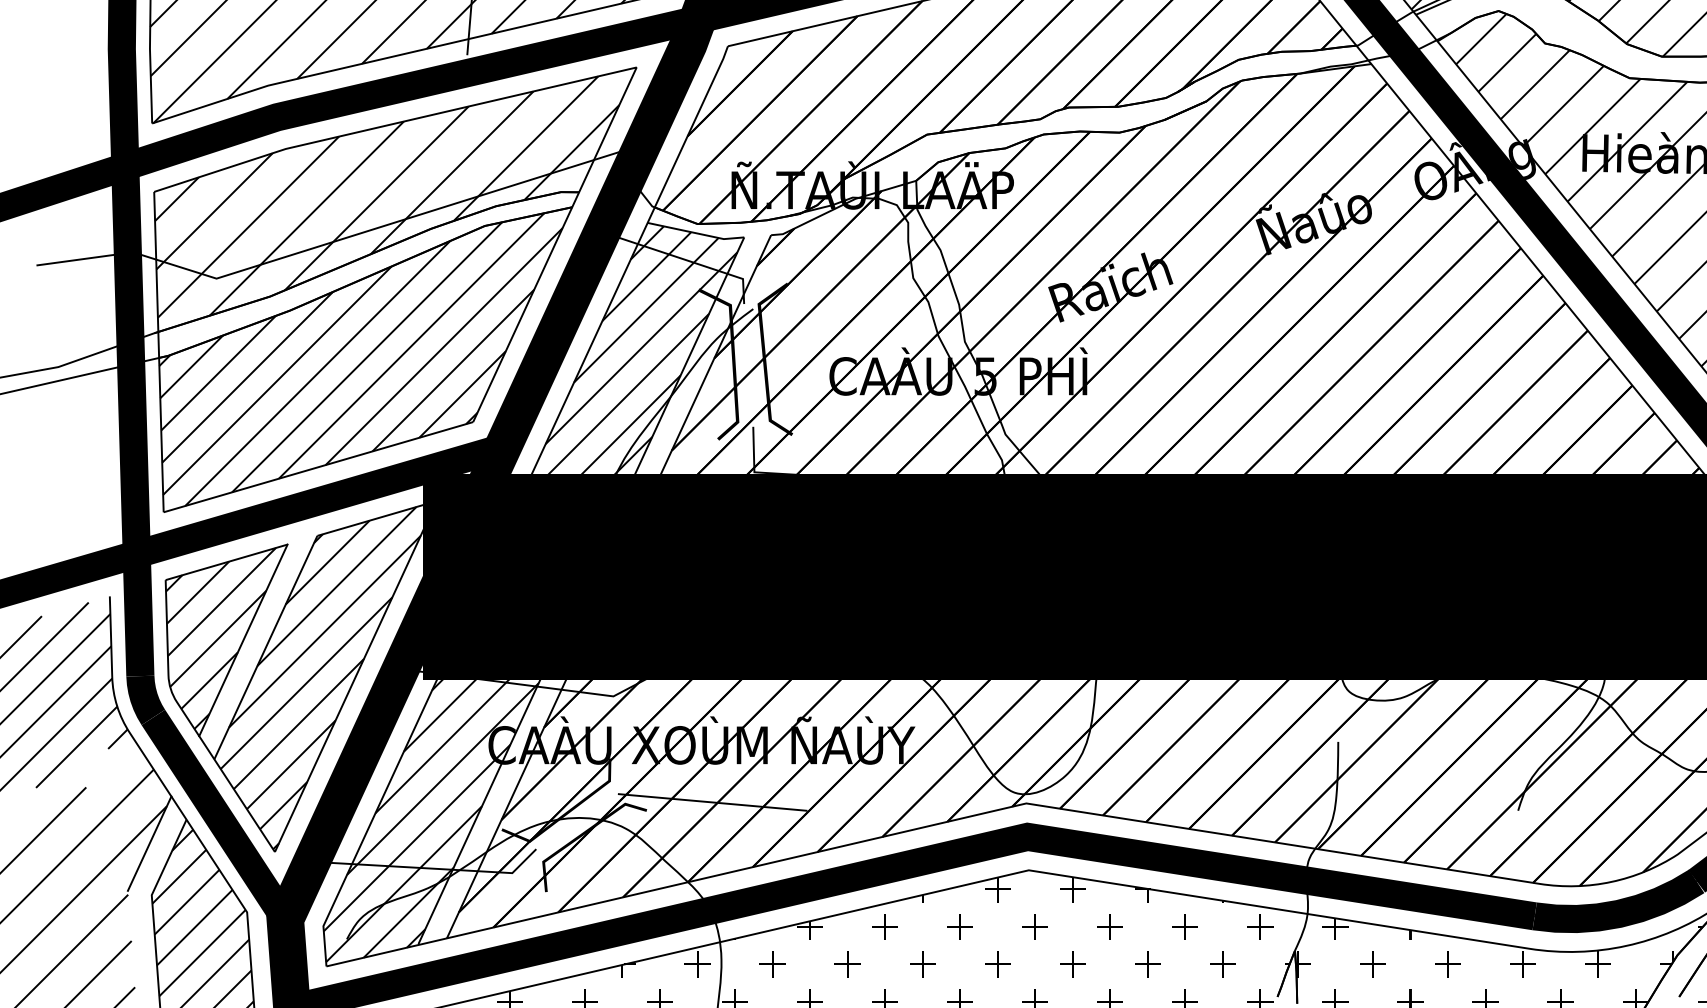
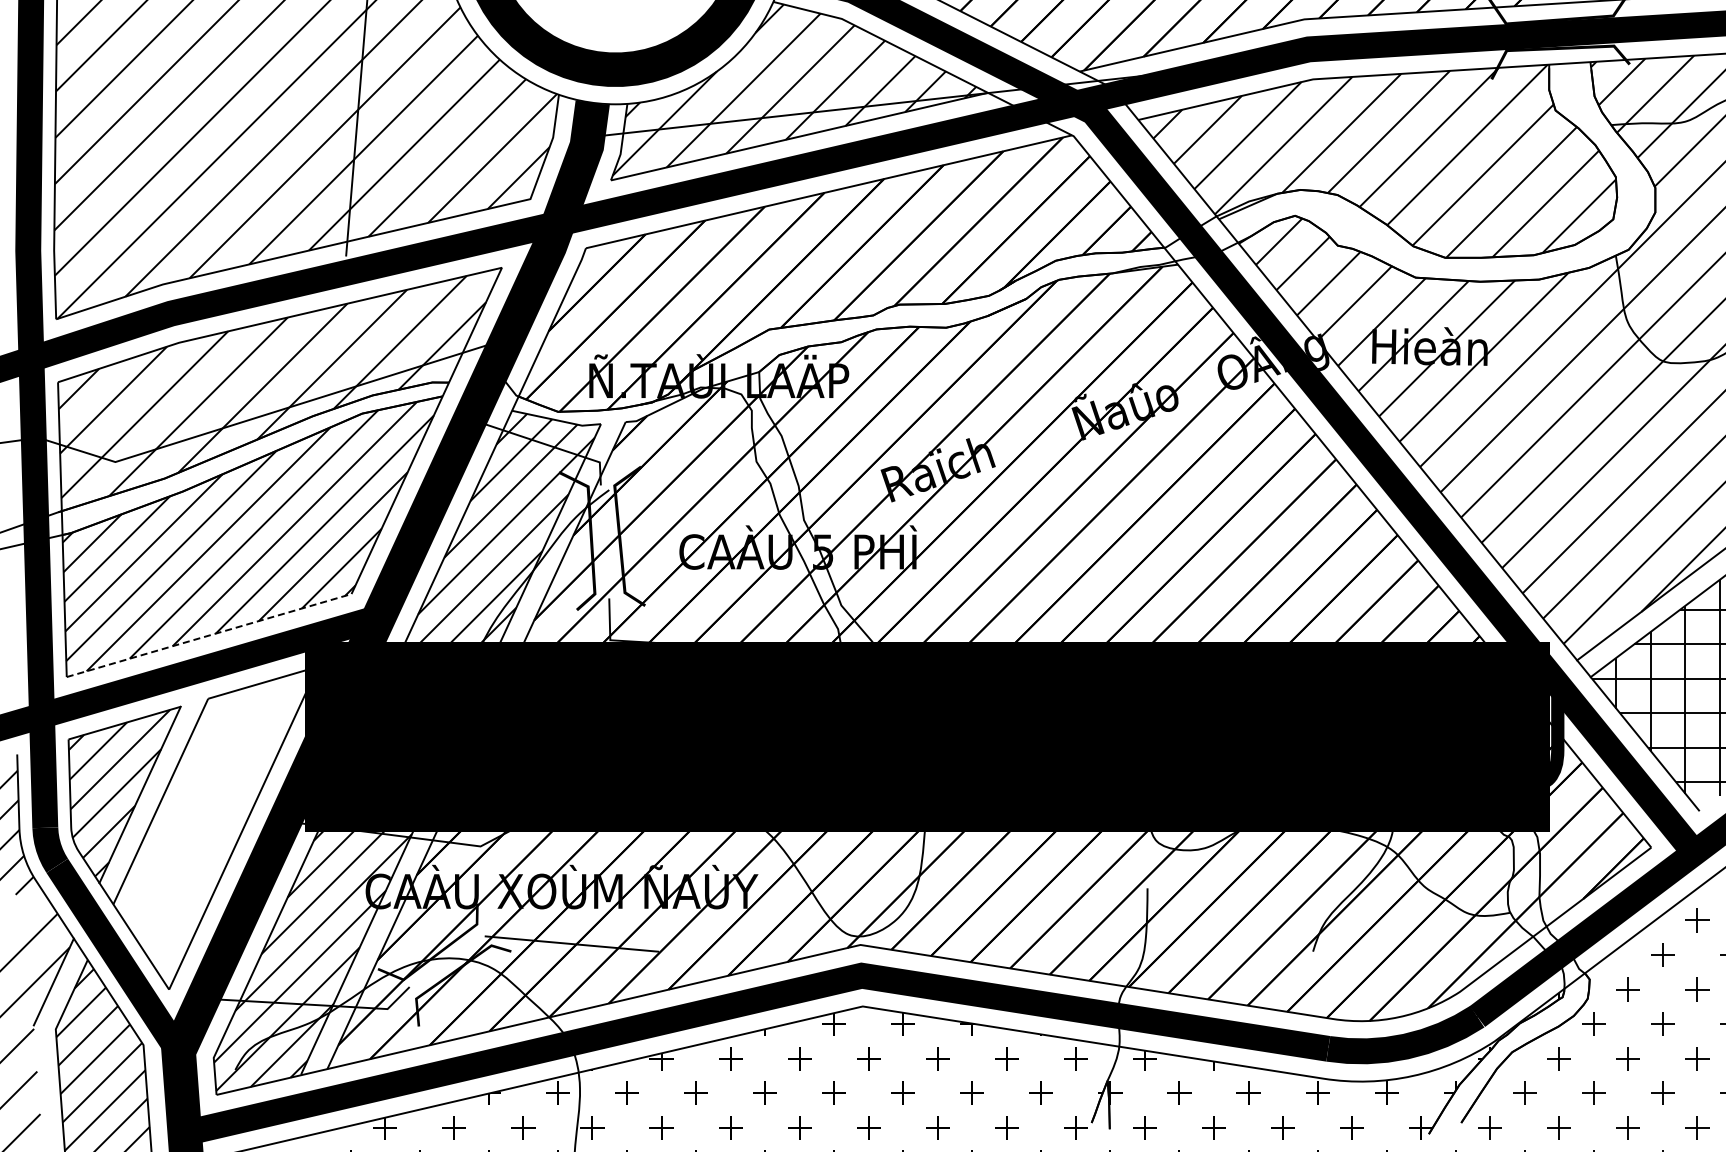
line: (318, 467) -> (209, 635), solid -> dashed
hatch: (320, 677) -> (211, 829), removed

